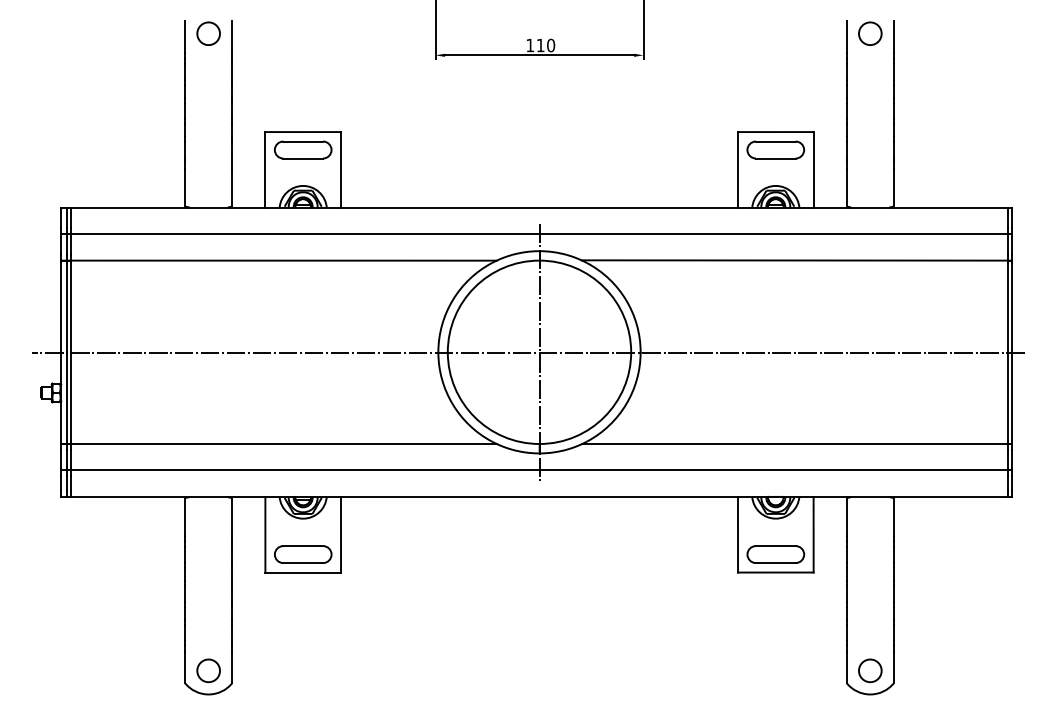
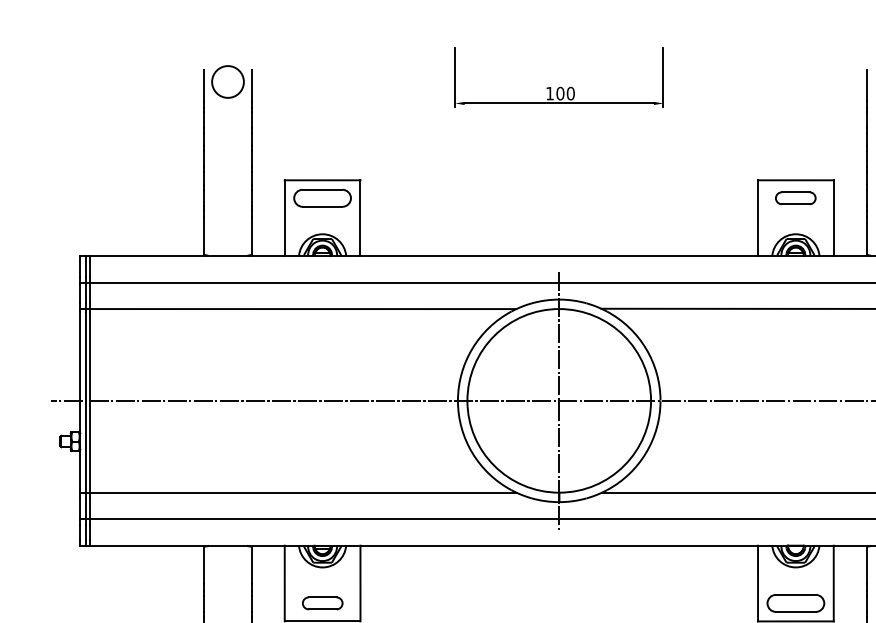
circle: (208, 33) -> (227, 81), size x1.4
text: (540, 45) -> (560, 93), 110 -> 100
part: (775, 149) -> (795, 197), size x0.7
part: (303, 554) -> (322, 603), size x0.7

